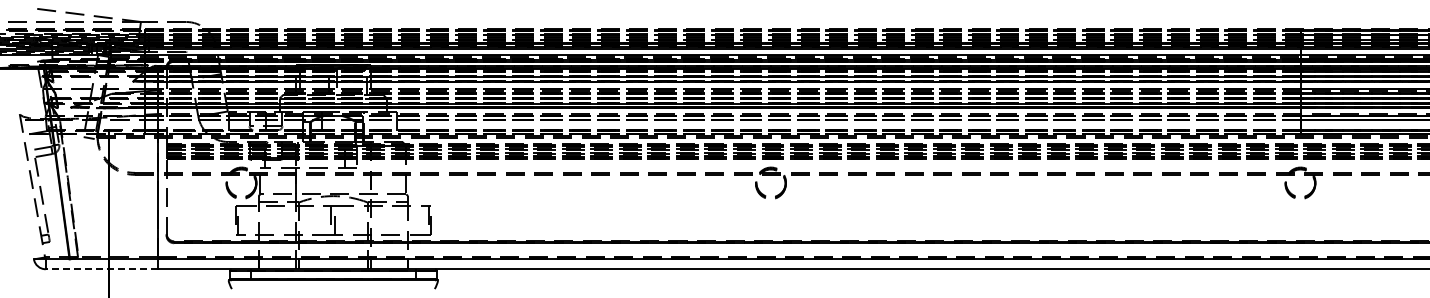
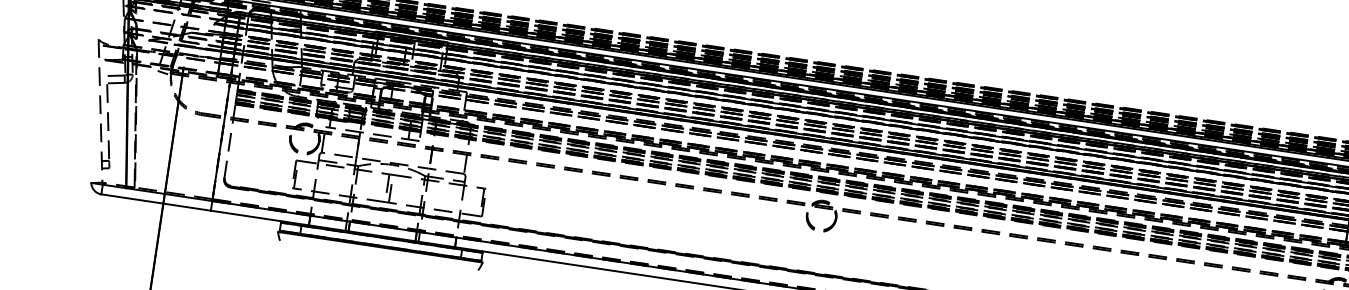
line: (101, 269) -> (155, 202), dashed -> solid

